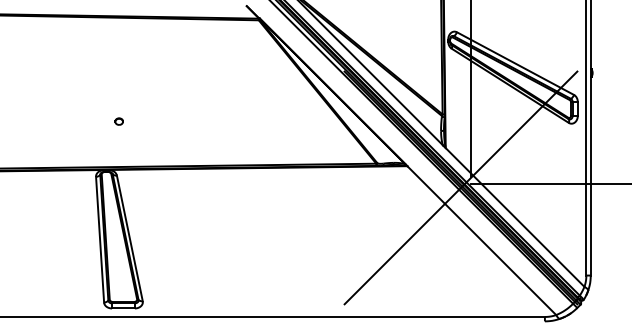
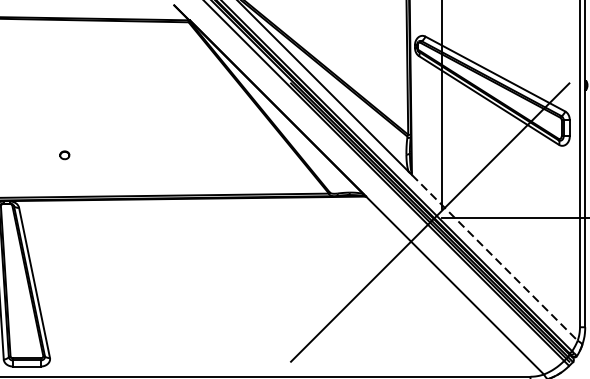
part: (118, 121) -> (63, 155), moved
line: (515, 217) -> (495, 257), solid -> dashed

